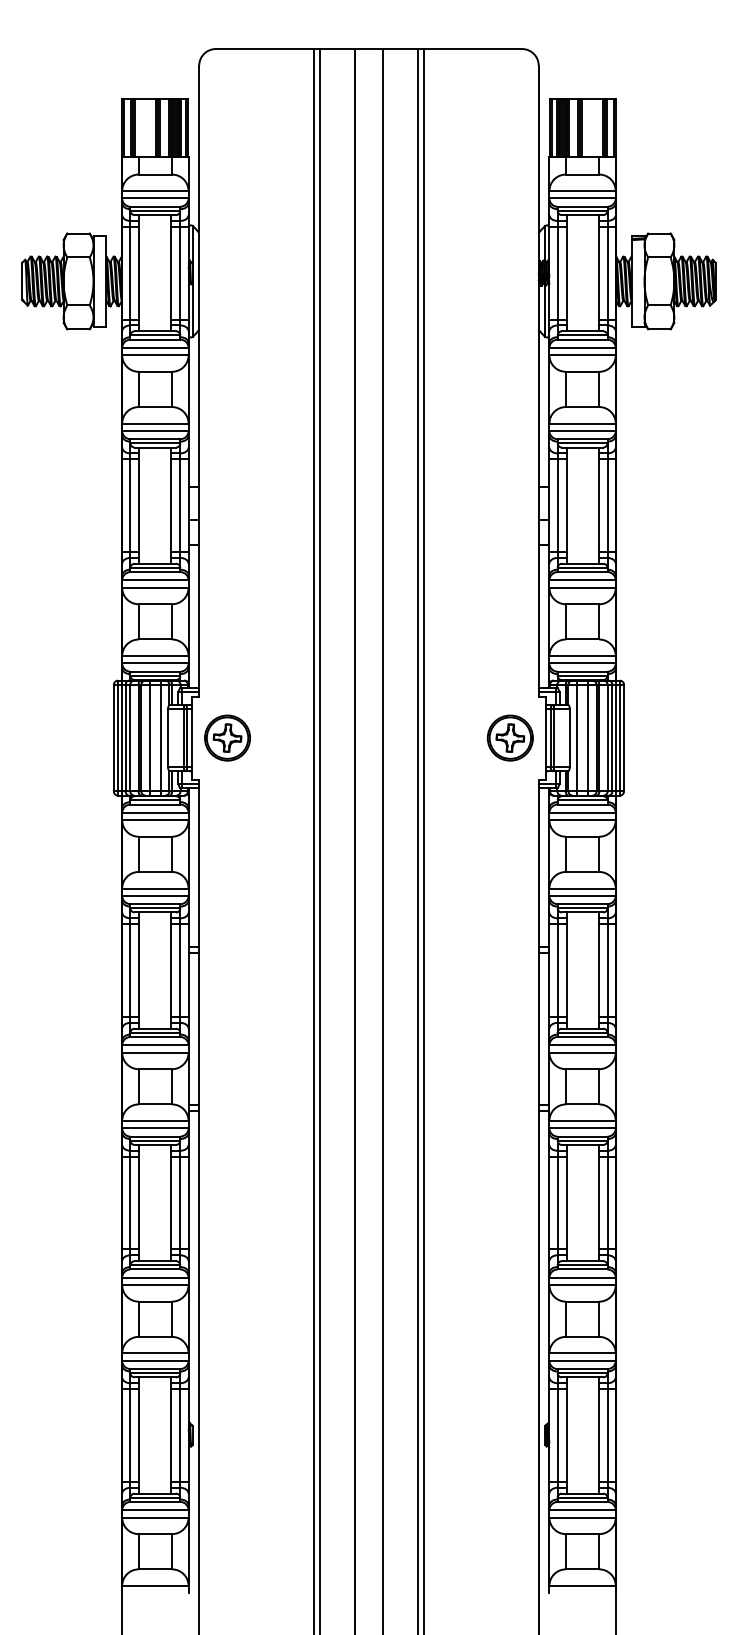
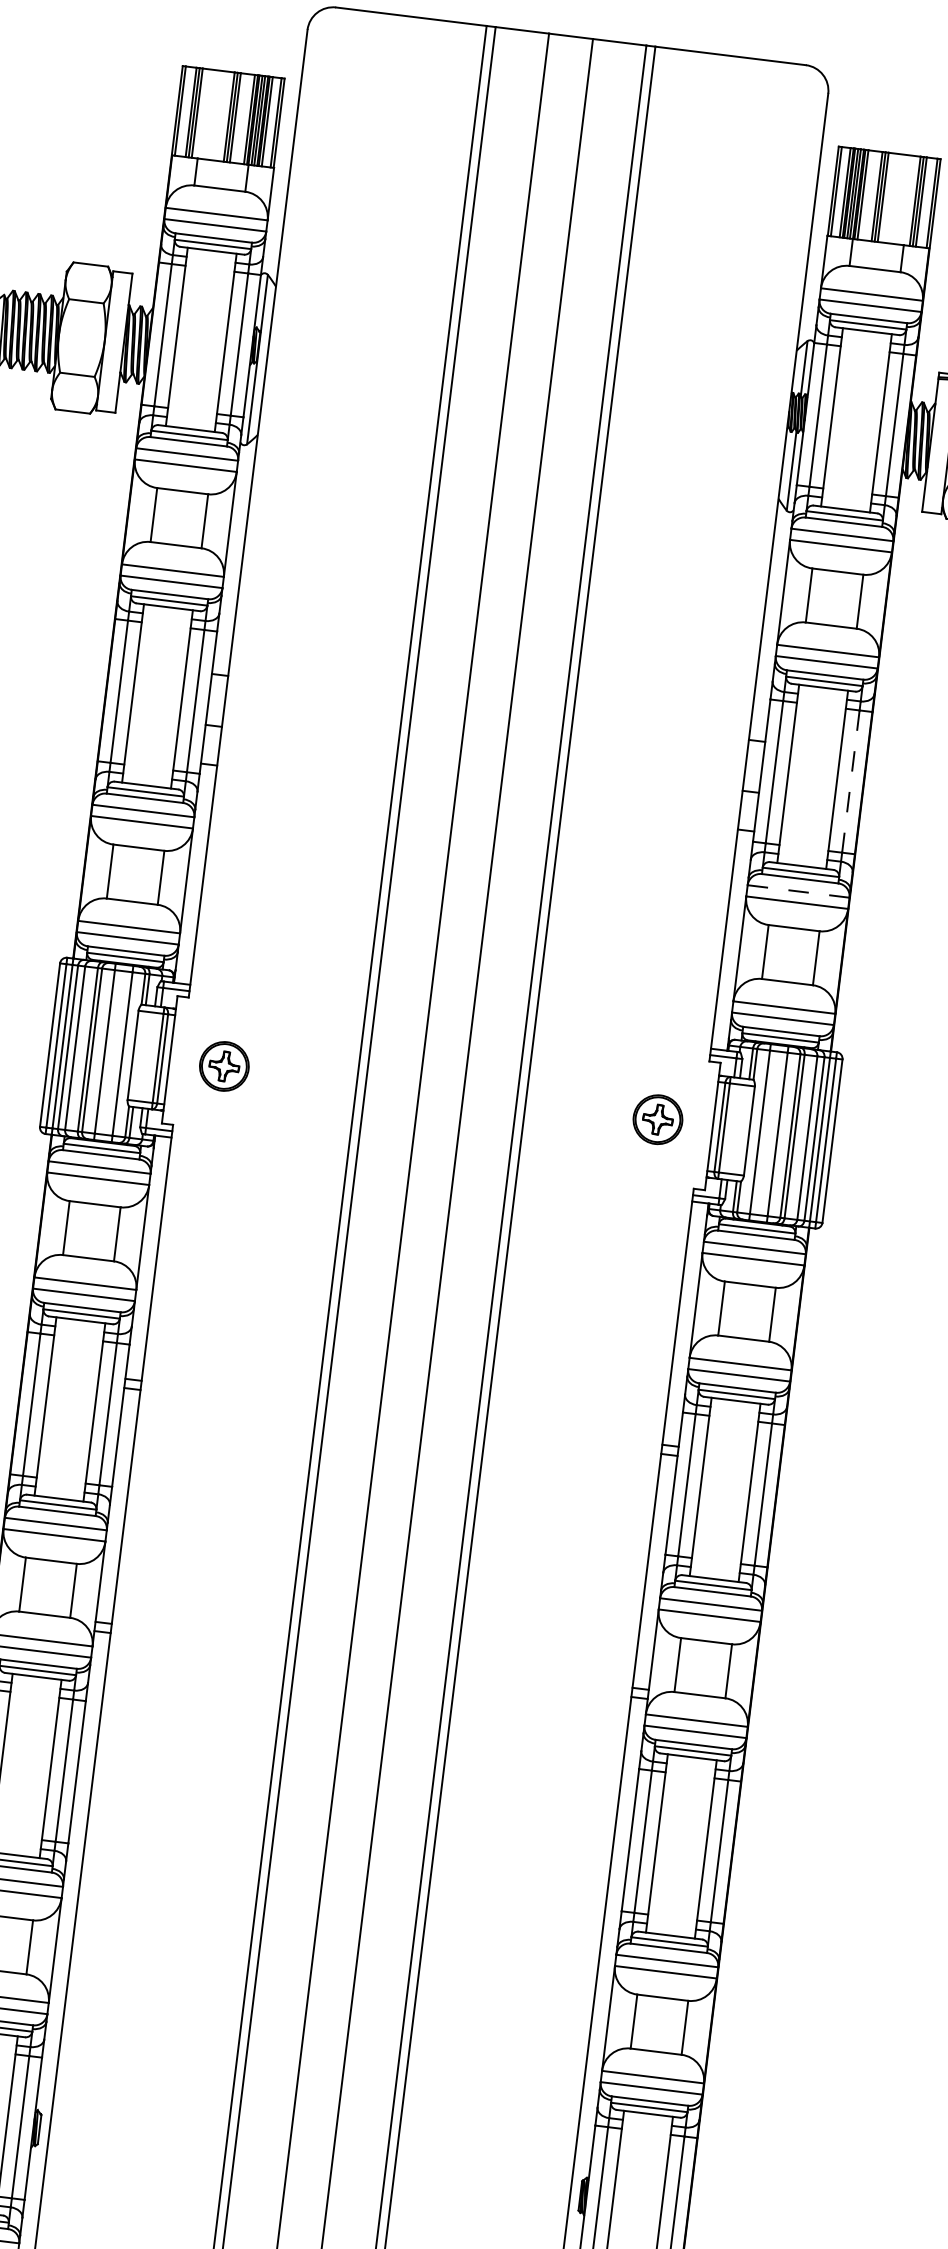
line: (607, 506) -> (850, 782), solid -> dashed
line: (582, 580) -> (798, 891), solid -> dashed
part: (227, 737) -> (224, 1065), size x0.7
part: (509, 737) -> (656, 1118), size x0.7

